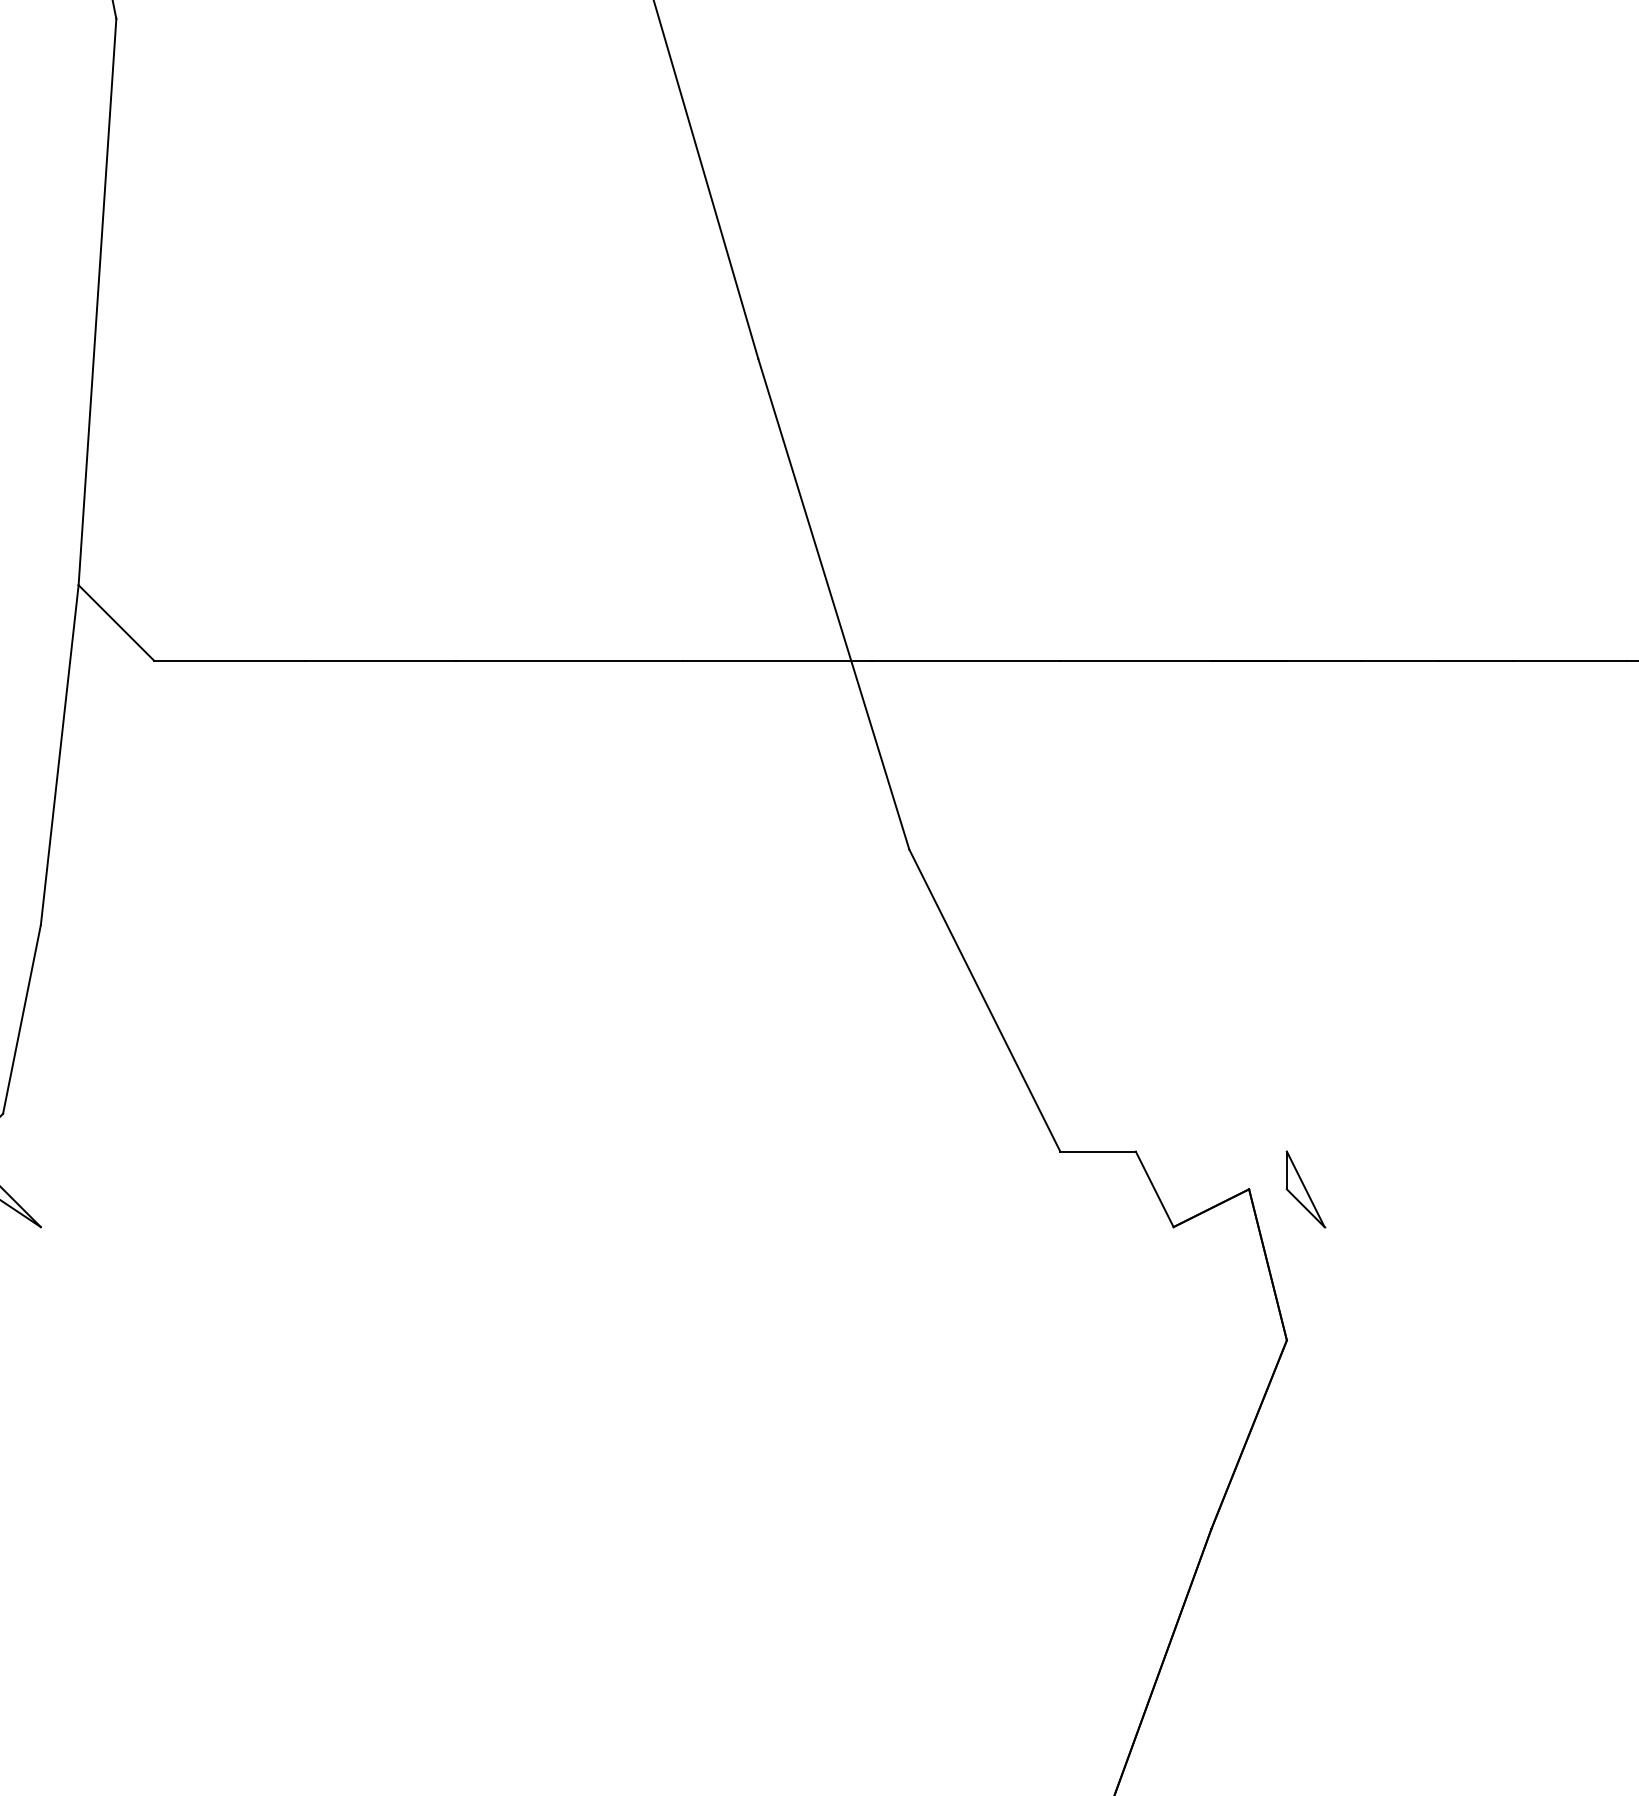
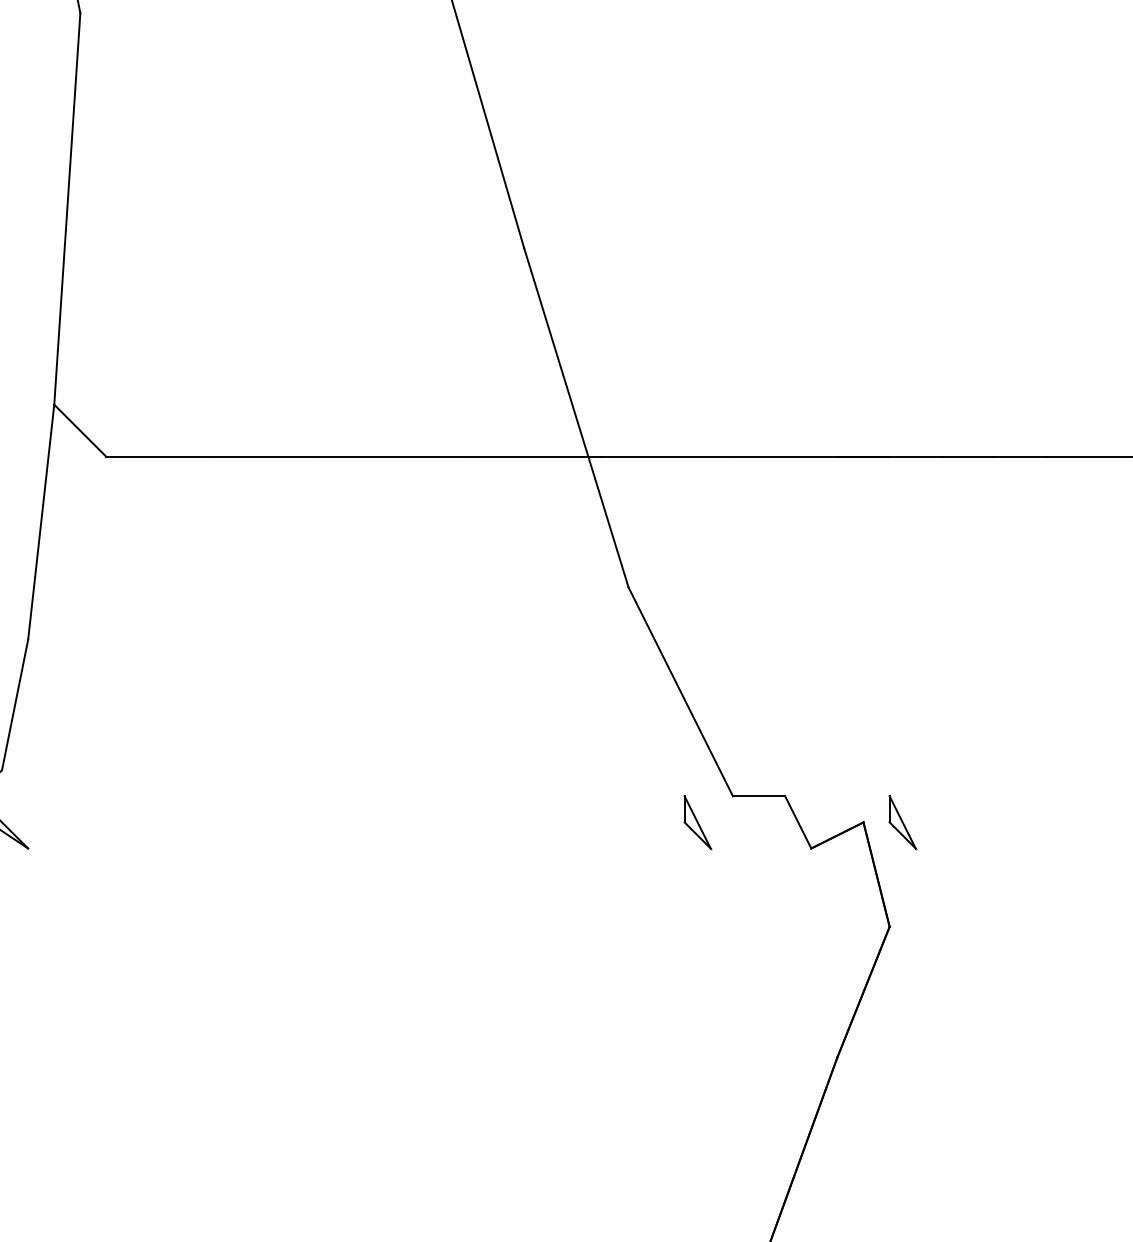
part: (1008, 1189) -> (697, 822), added

